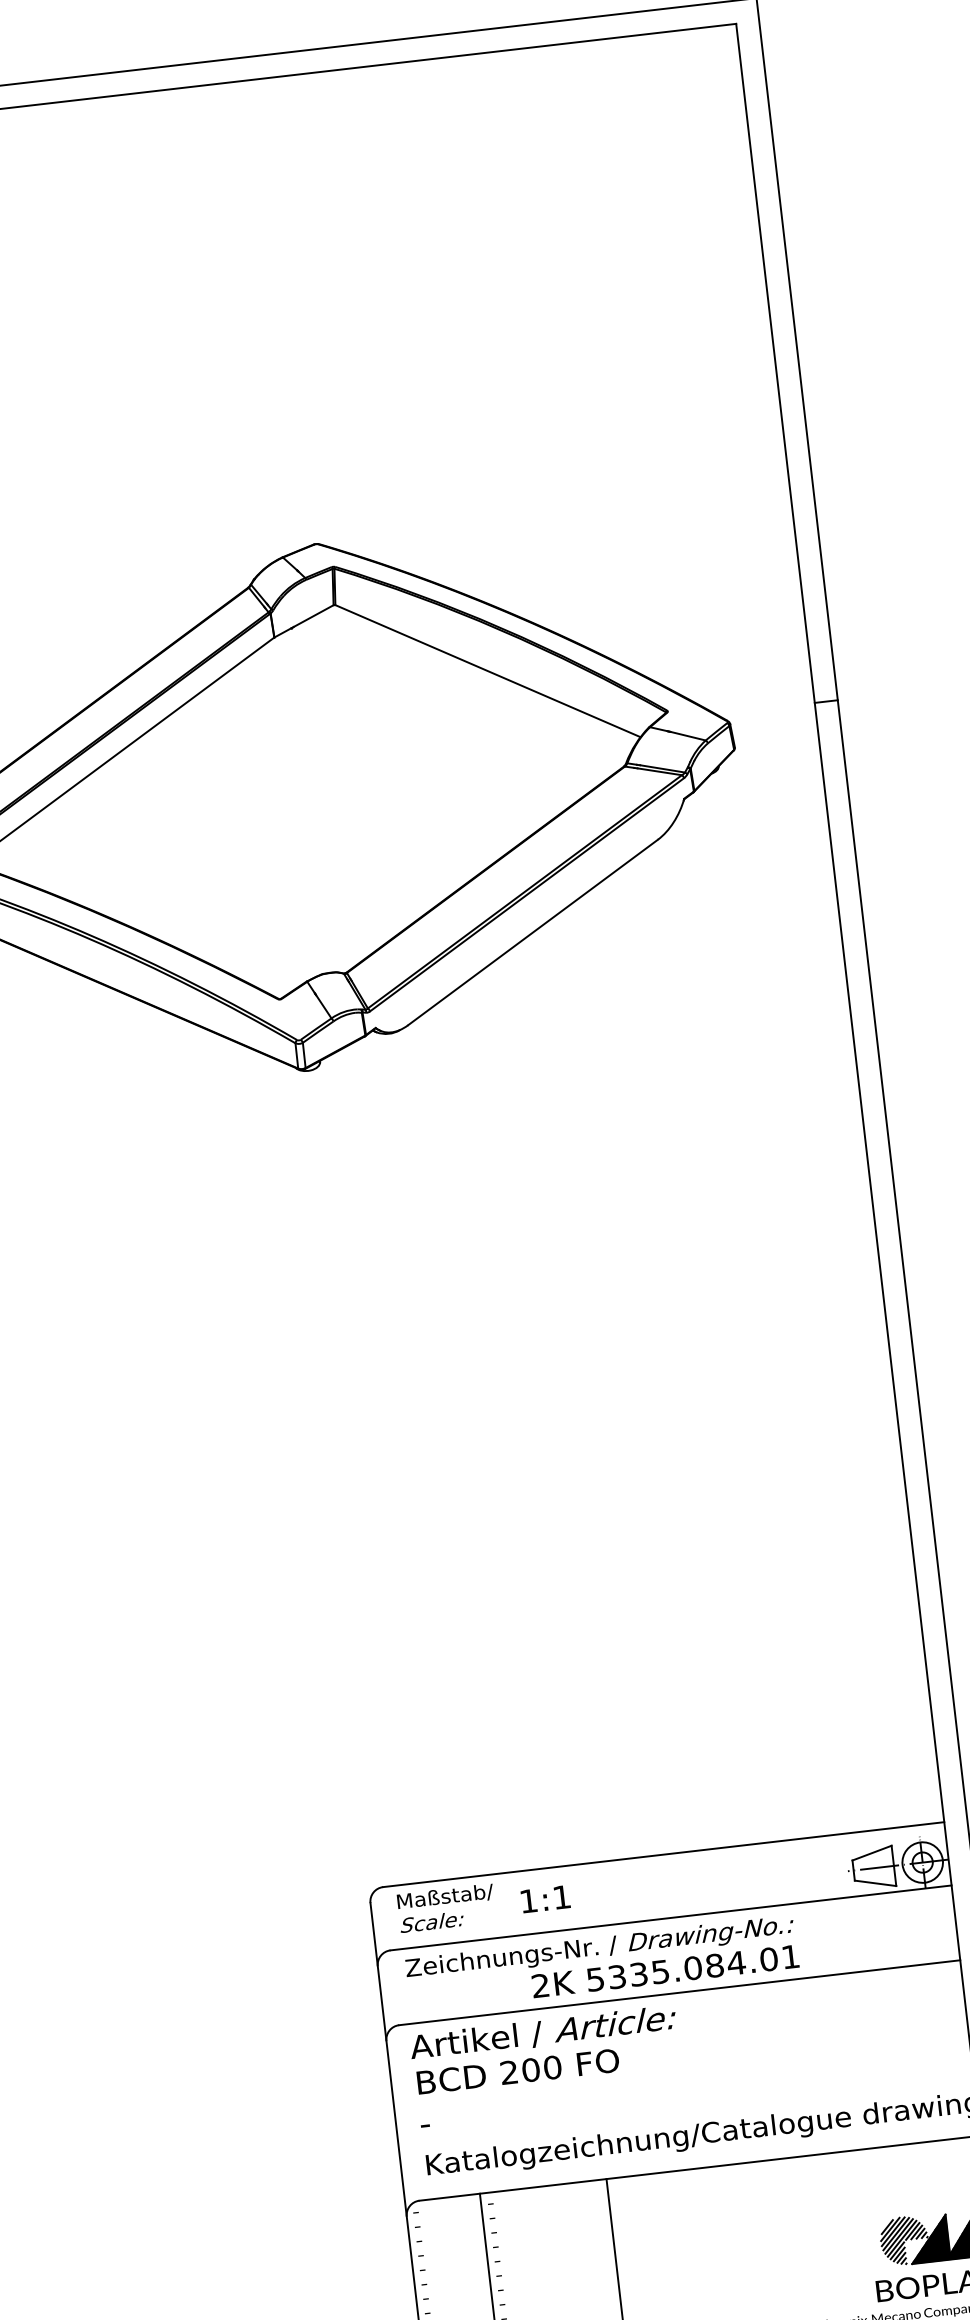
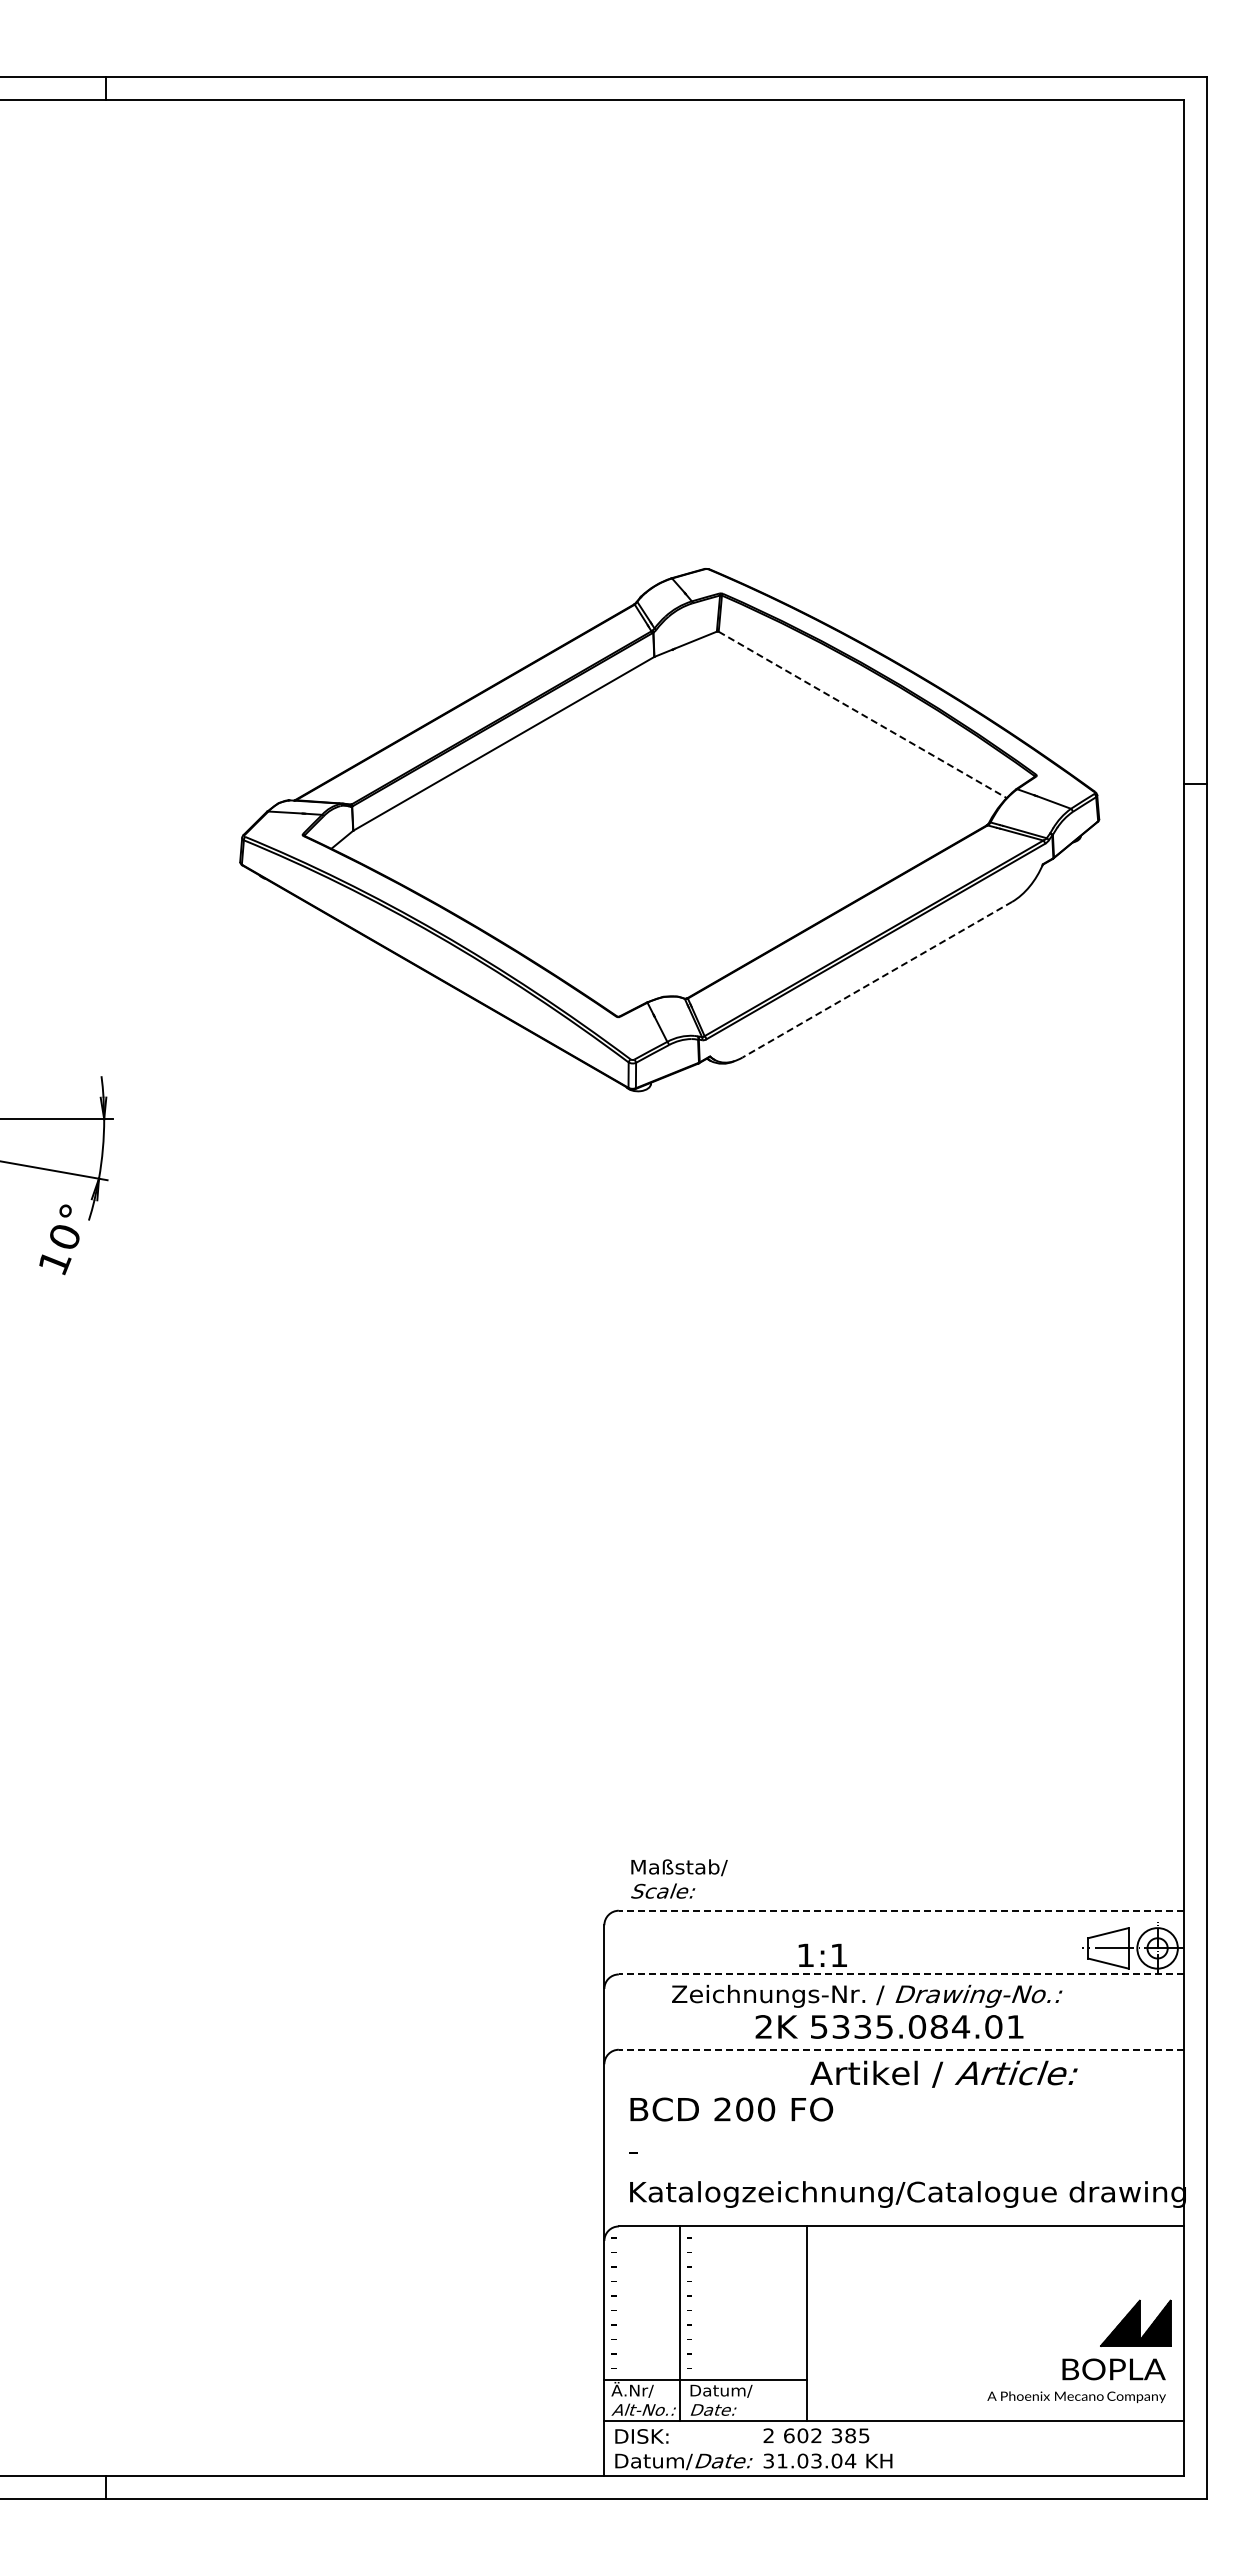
line: (487, 671) -> (862, 715), solid -> dashed
line: (533, 932) -> (877, 979), solid -> dashed
line: (662, 1854) -> (900, 1910), solid -> dashed
text: (545, 1898) -> (822, 1954), moved
text: (446, 1907) -> (679, 1878), moved
line: (670, 1918) -> (900, 1974), solid -> dashed
text: (600, 1947) -> (867, 1995), moved
line: (678, 1992) -> (900, 2049), solid -> dashed
text: (542, 2032) -> (943, 2073), moved
hatch: (904, 2240) -> (1096, 2321), removed

